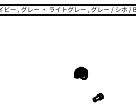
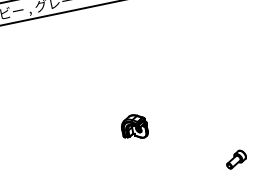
part: (80, 72) -> (133, 125), moved

